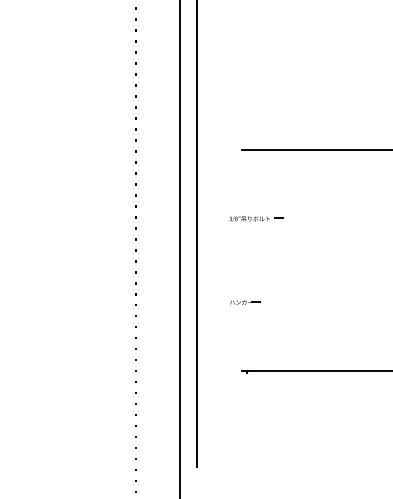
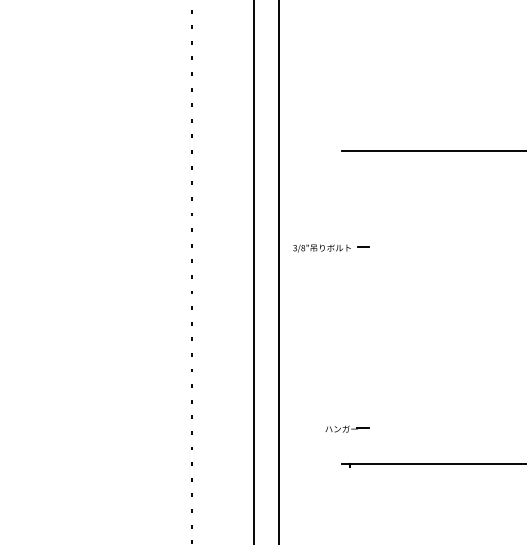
part: (256, 218) -> (331, 247), moved
part: (245, 302) -> (347, 429), moved

